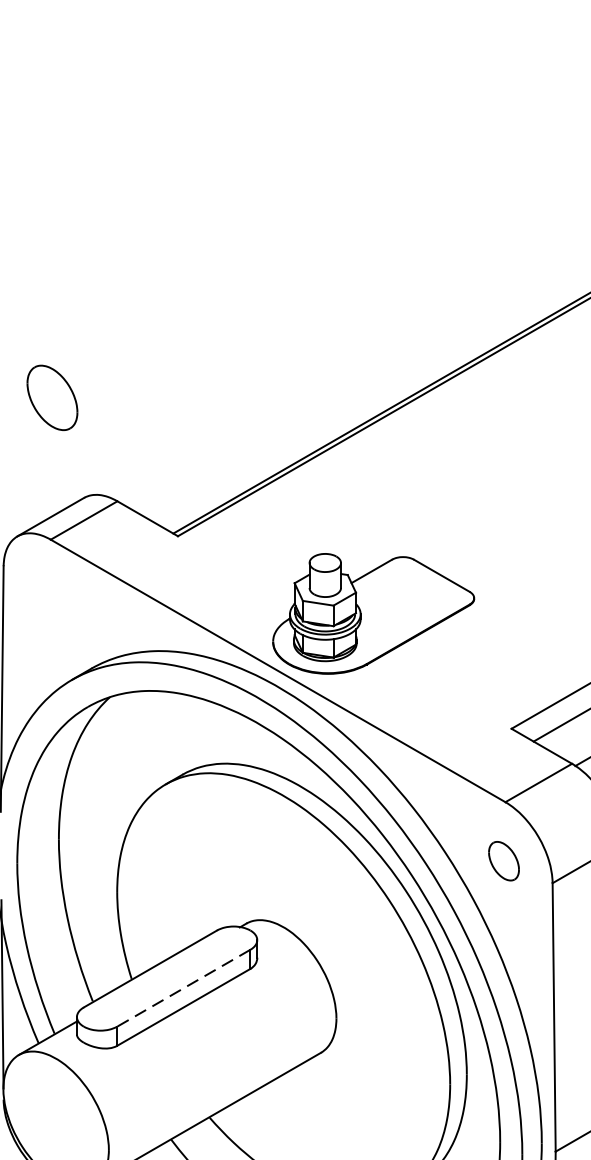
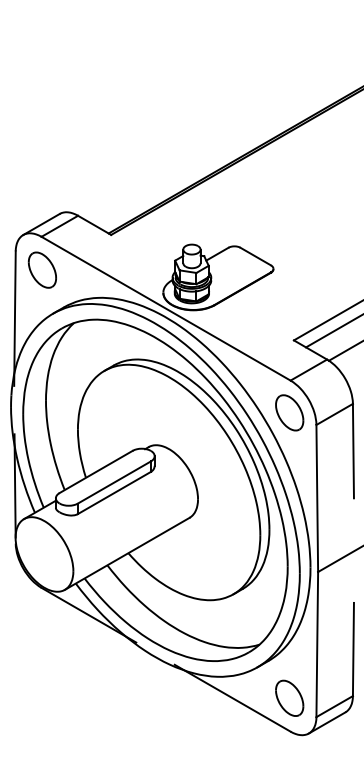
part: (50, 396) -> (41, 269), moved
part: (503, 860) -> (289, 412), size x1.67
line: (183, 988) -> (114, 482), dashed -> solid

